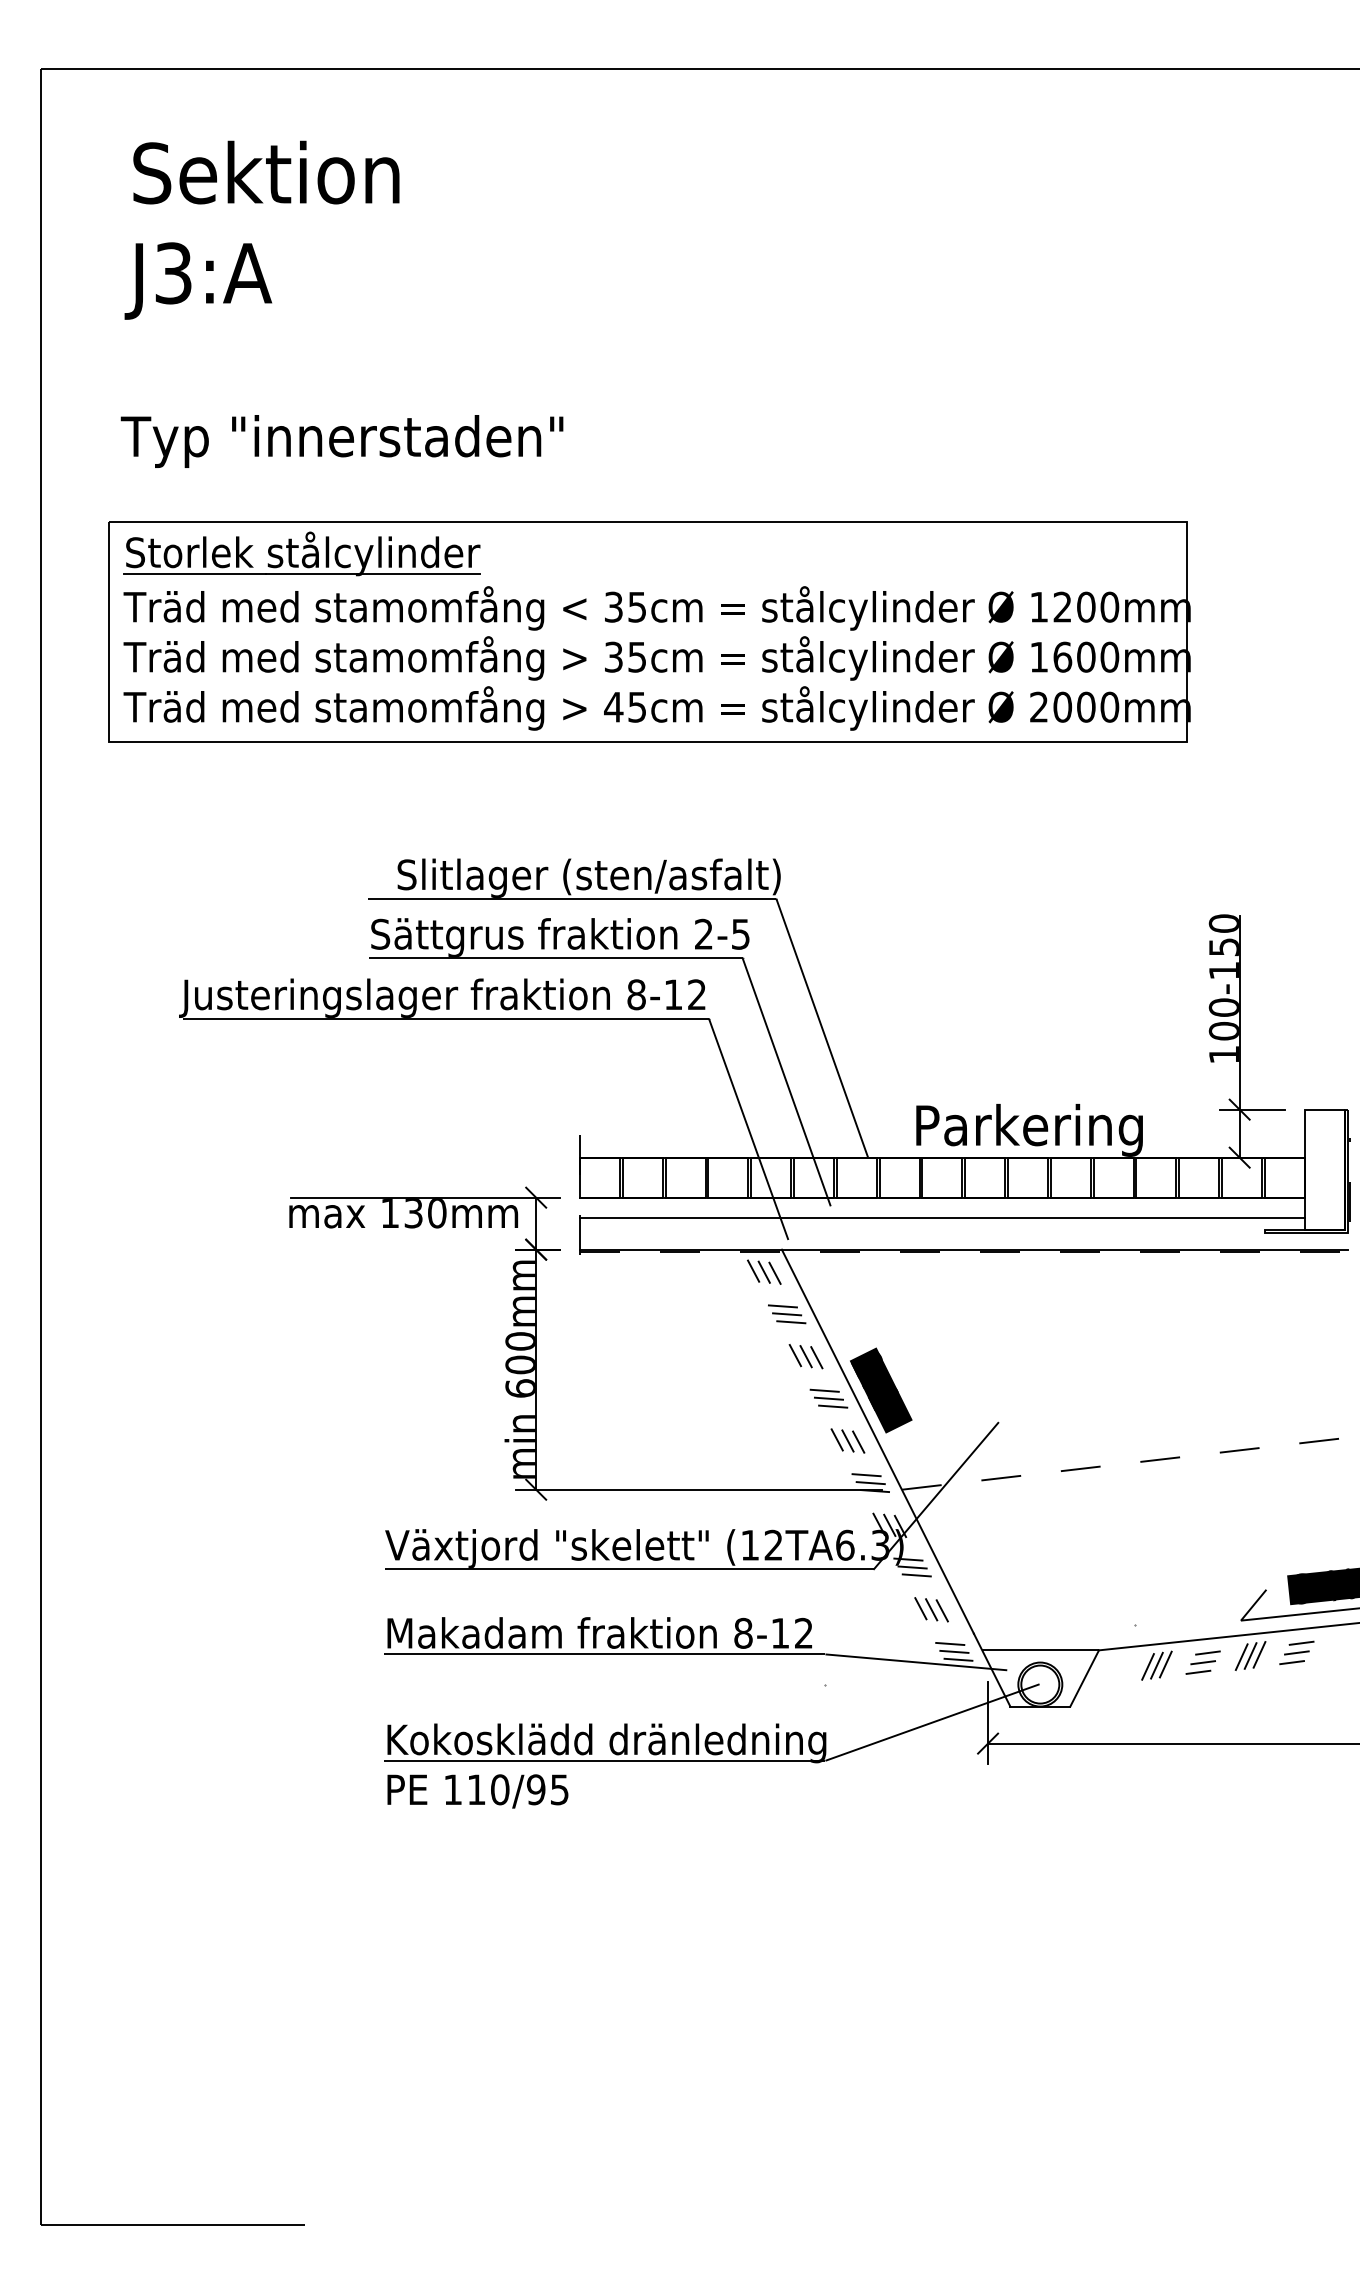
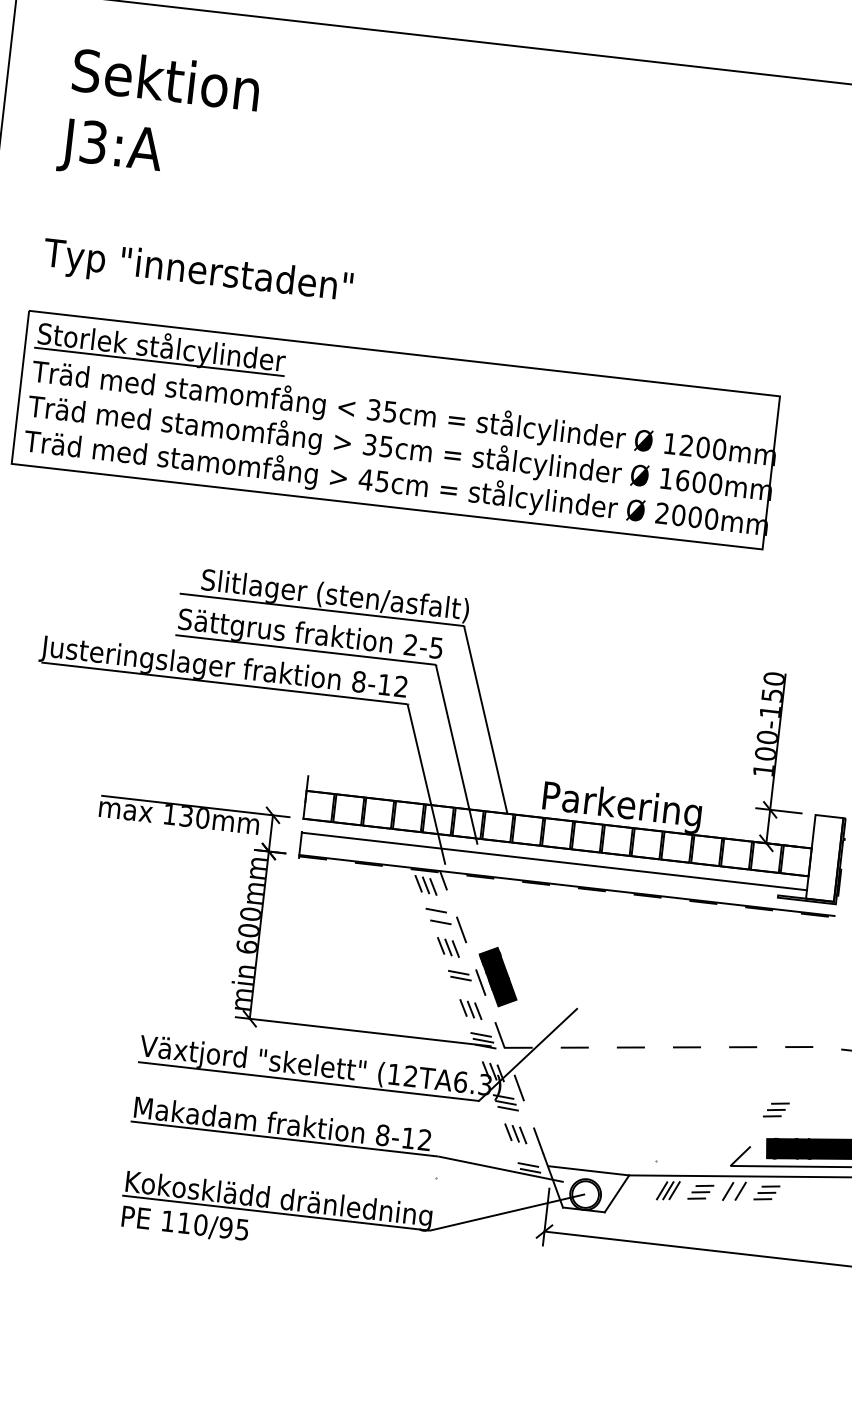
line: (787, 1314) -> (438, 916), removed
line: (833, 1406) -> (463, 984), removed
line: (877, 1441) -> (491, 1012), solid -> dashed
part: (1296, 1533) -> (776, 1109), added
line: (950, 1643) -> (526, 1158), removed
line: (1250, 1655) -> (734, 1191), removed

